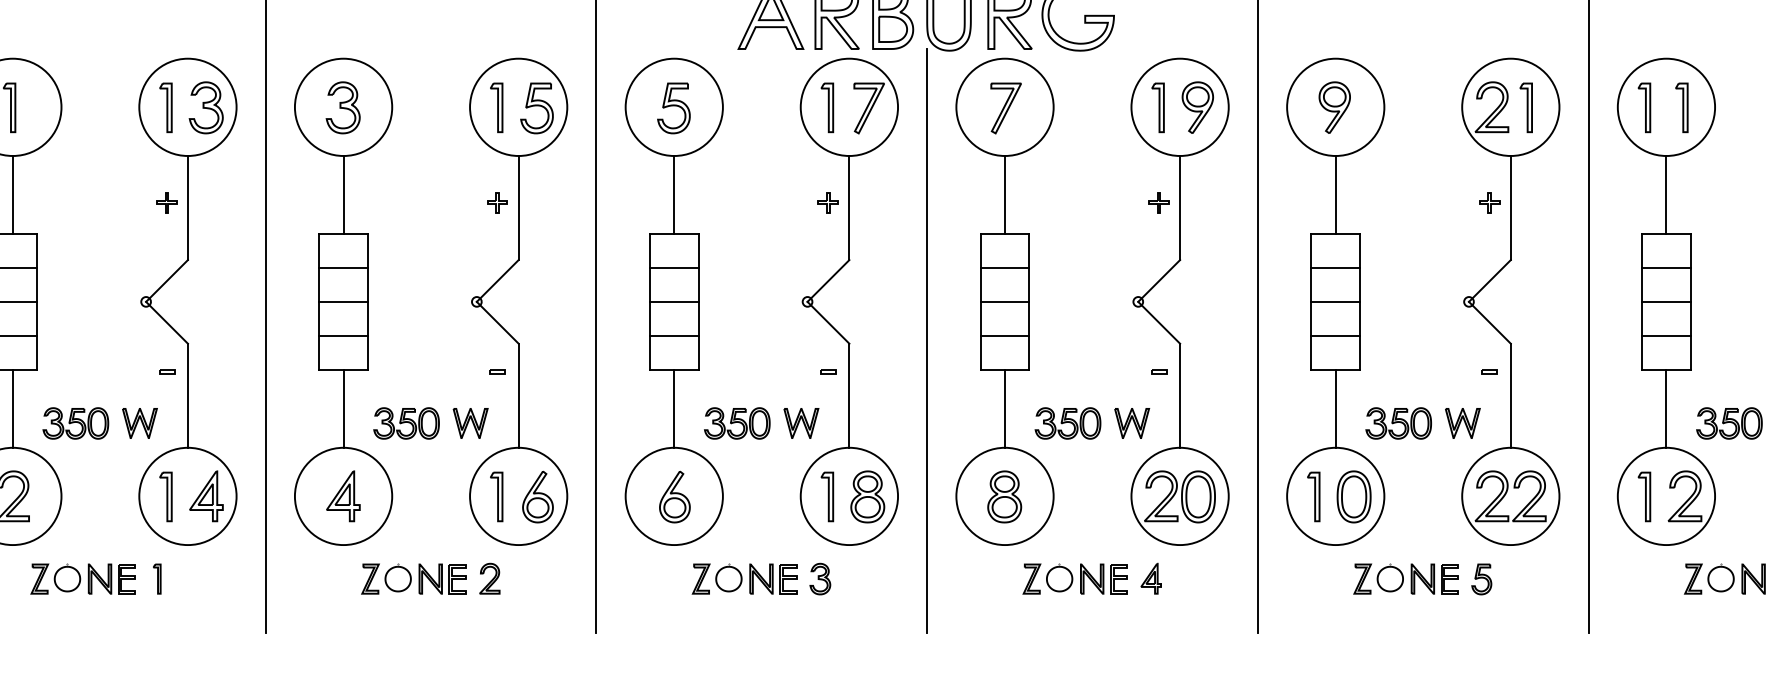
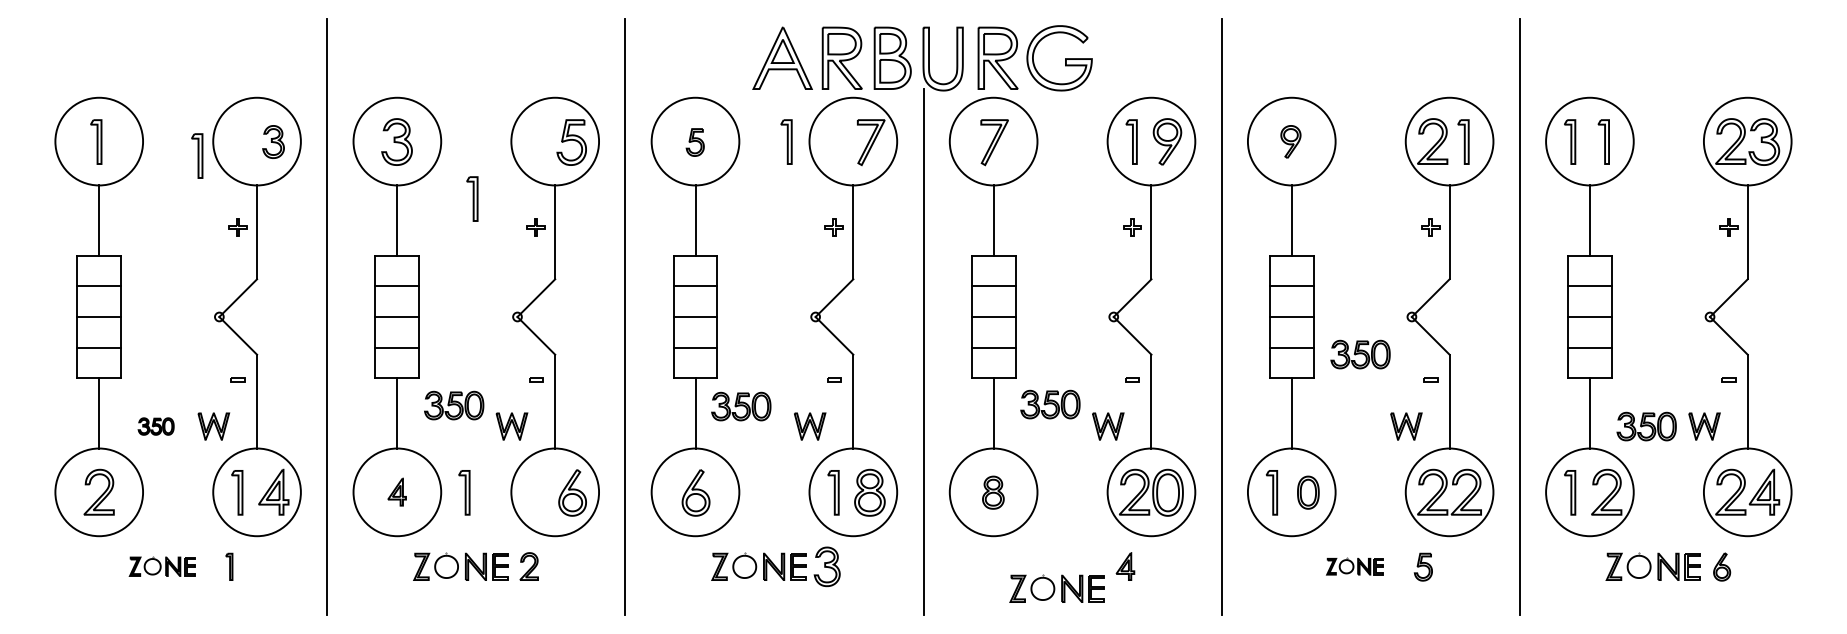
part: (166, 107) -> (197, 155), moved
part: (206, 107) -> (273, 141), size x0.7
part: (496, 107) -> (472, 198), moved
part: (827, 107) -> (786, 141), moved
part: (1334, 107) -> (1290, 141), size x0.7
part: (674, 108) -> (695, 142), size x0.6
part: (76, 423) -> (156, 426), size x0.6
part: (406, 423) -> (454, 405), moved
part: (737, 423) -> (741, 406), moved
part: (1068, 423) -> (1050, 404), moved
part: (1398, 423) -> (1360, 354), moved
part: (342, 495) -> (396, 491), size x0.6
part: (496, 496) -> (464, 492), moved
part: (1004, 496) -> (993, 492), size x0.7
part: (1354, 496) -> (1308, 492), size x0.7
part: (83, 578) -> (162, 566), size x0.7
part: (819, 578) -> (826, 566), size x1.4
part: (1074, 578) -> (1056, 588), moved
part: (1405, 578) -> (1354, 566), size x0.6

